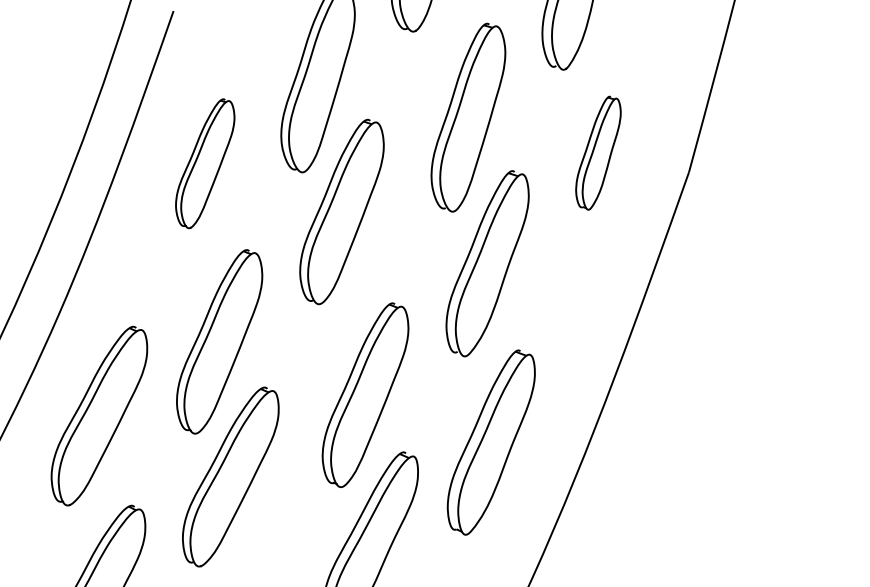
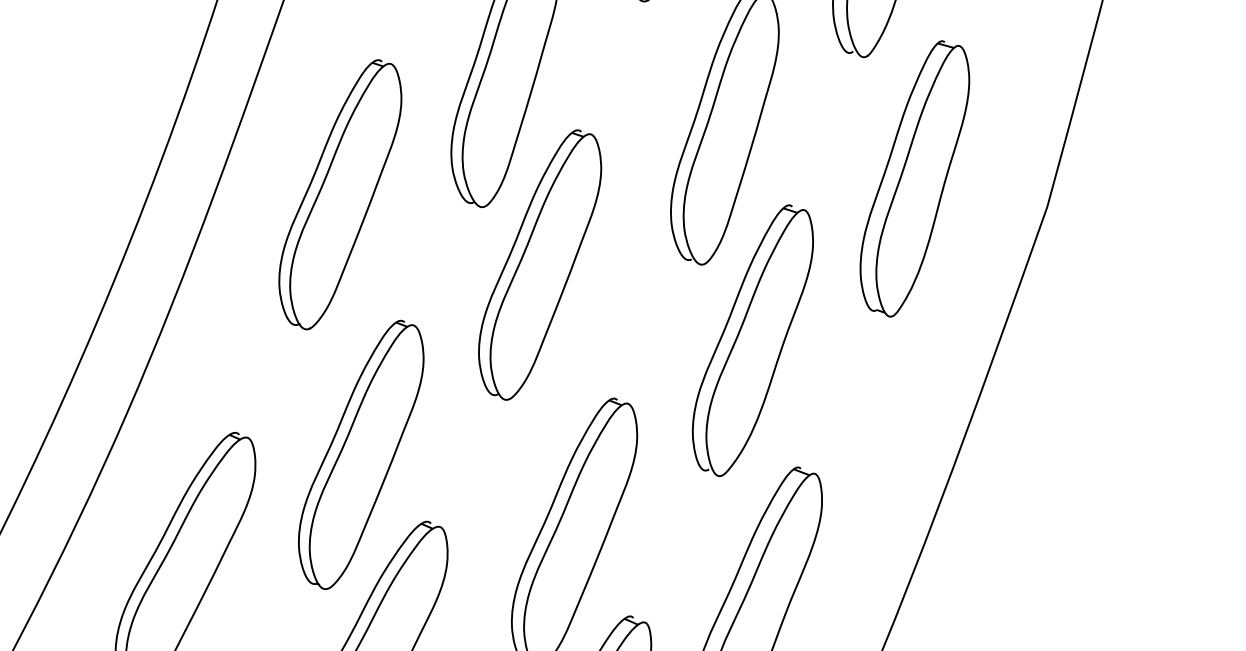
part: (598, 153) -> (914, 179), size x1.67
part: (204, 163) -> (339, 194), size x1.43

